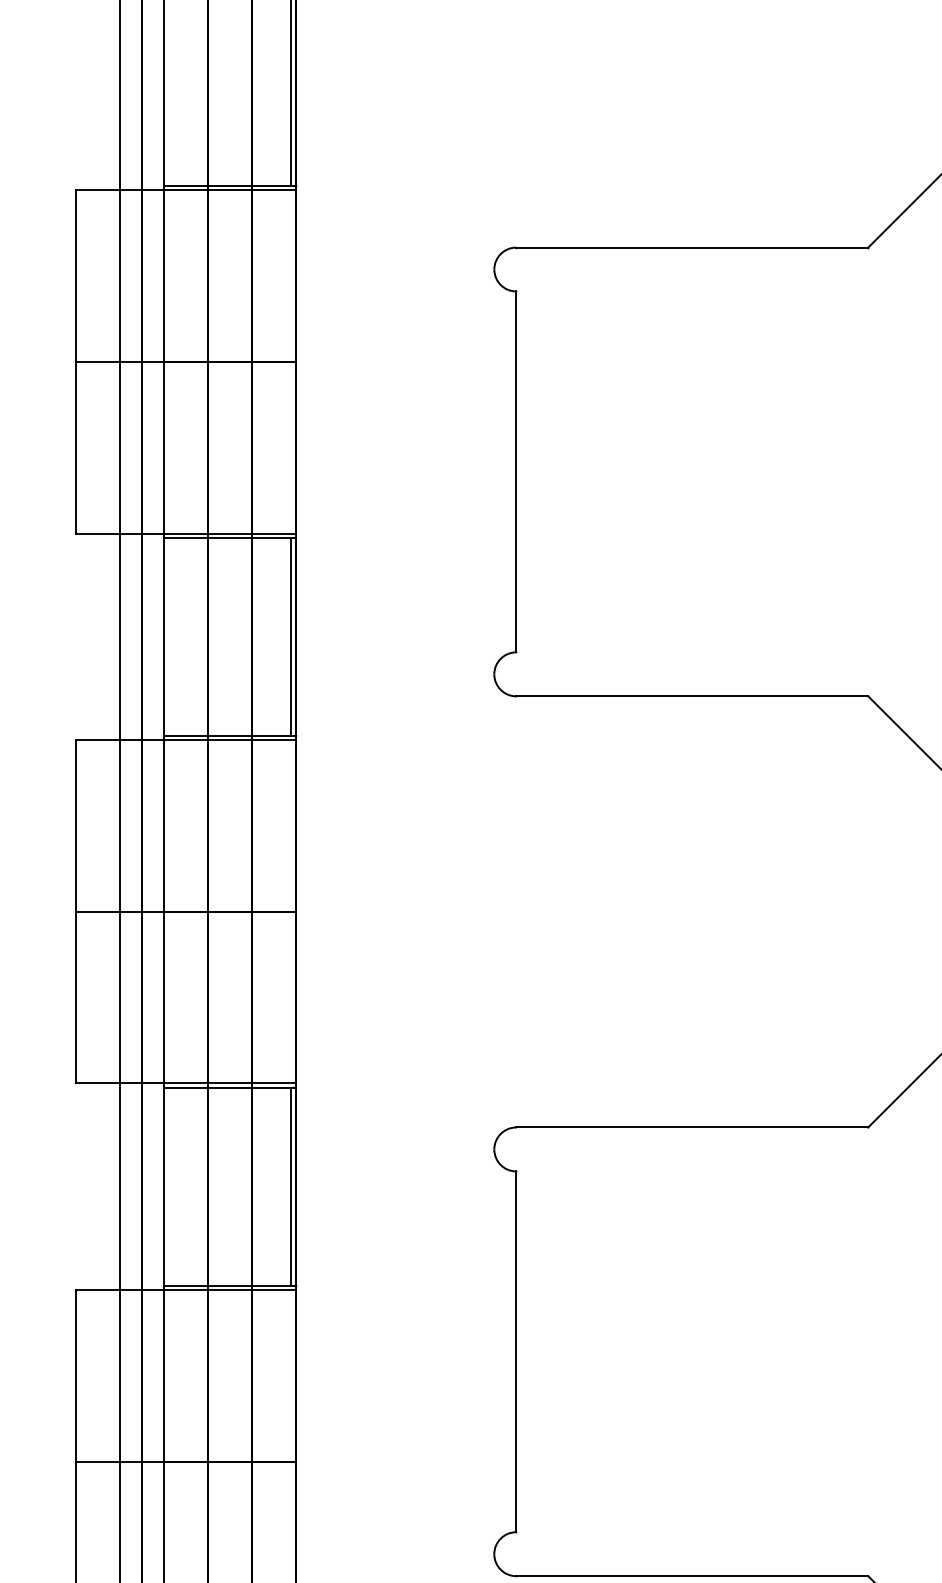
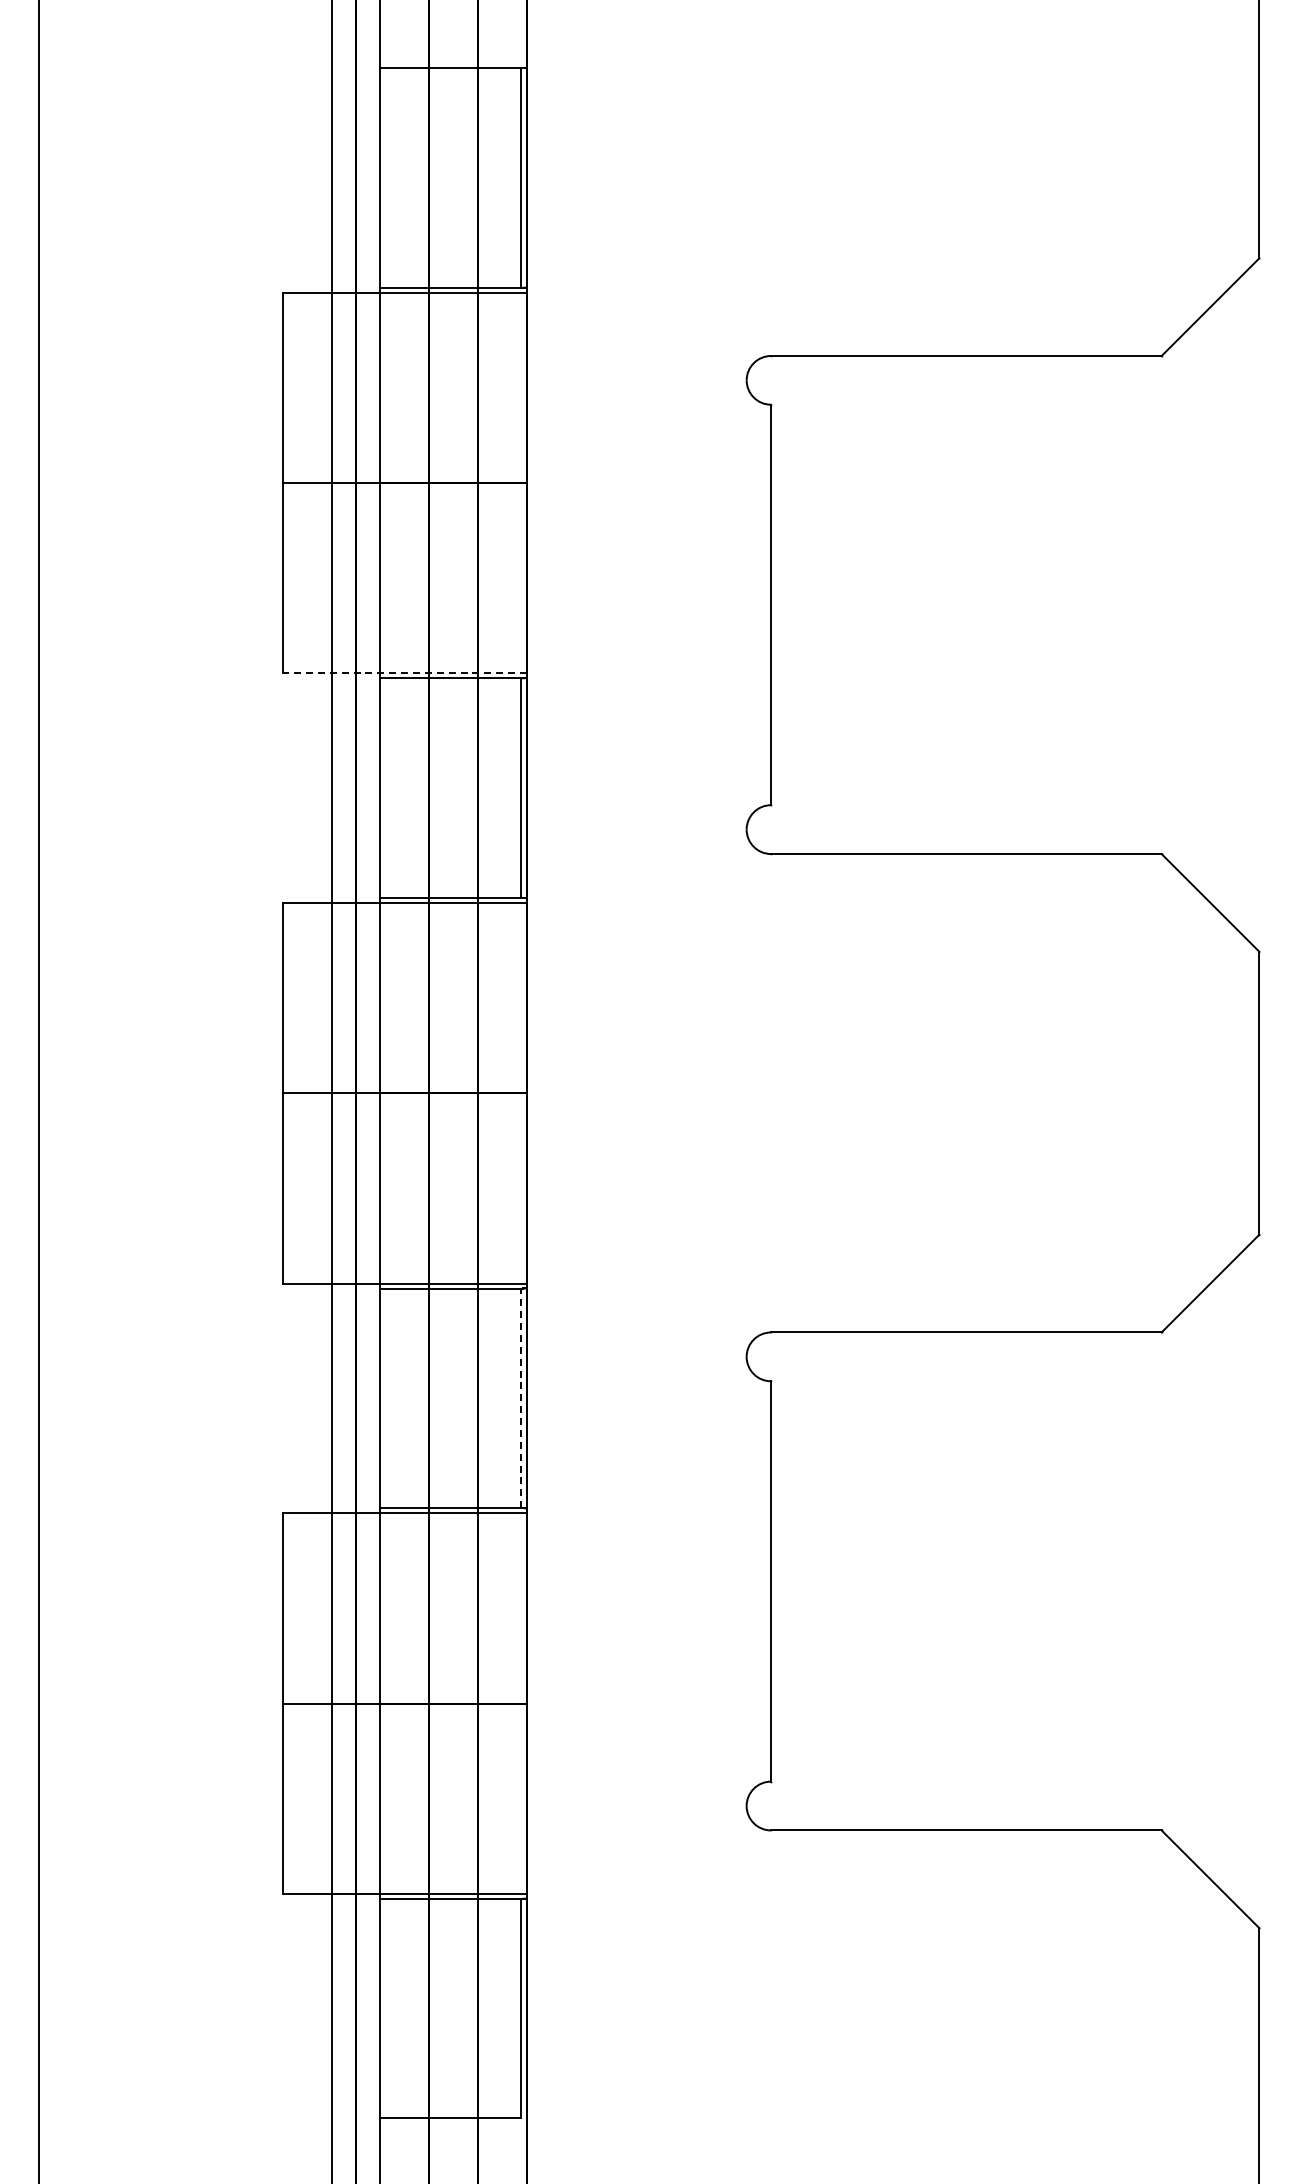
line: (186, 533) -> (404, 673), solid -> dashed
line: (290, 1186) -> (520, 1398), solid -> dashed

